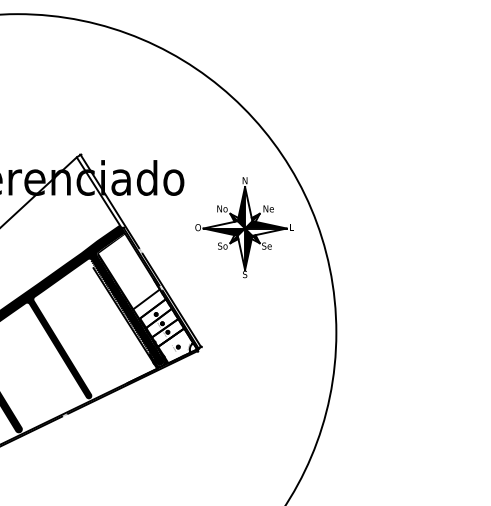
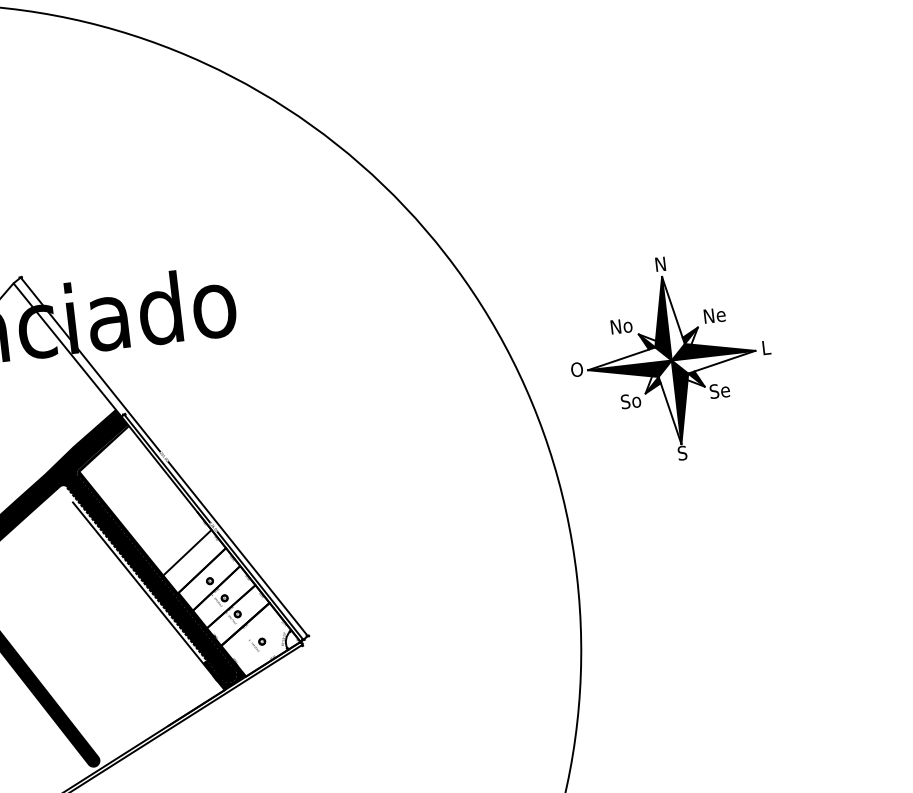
part: (244, 227) -> (670, 358), moved

